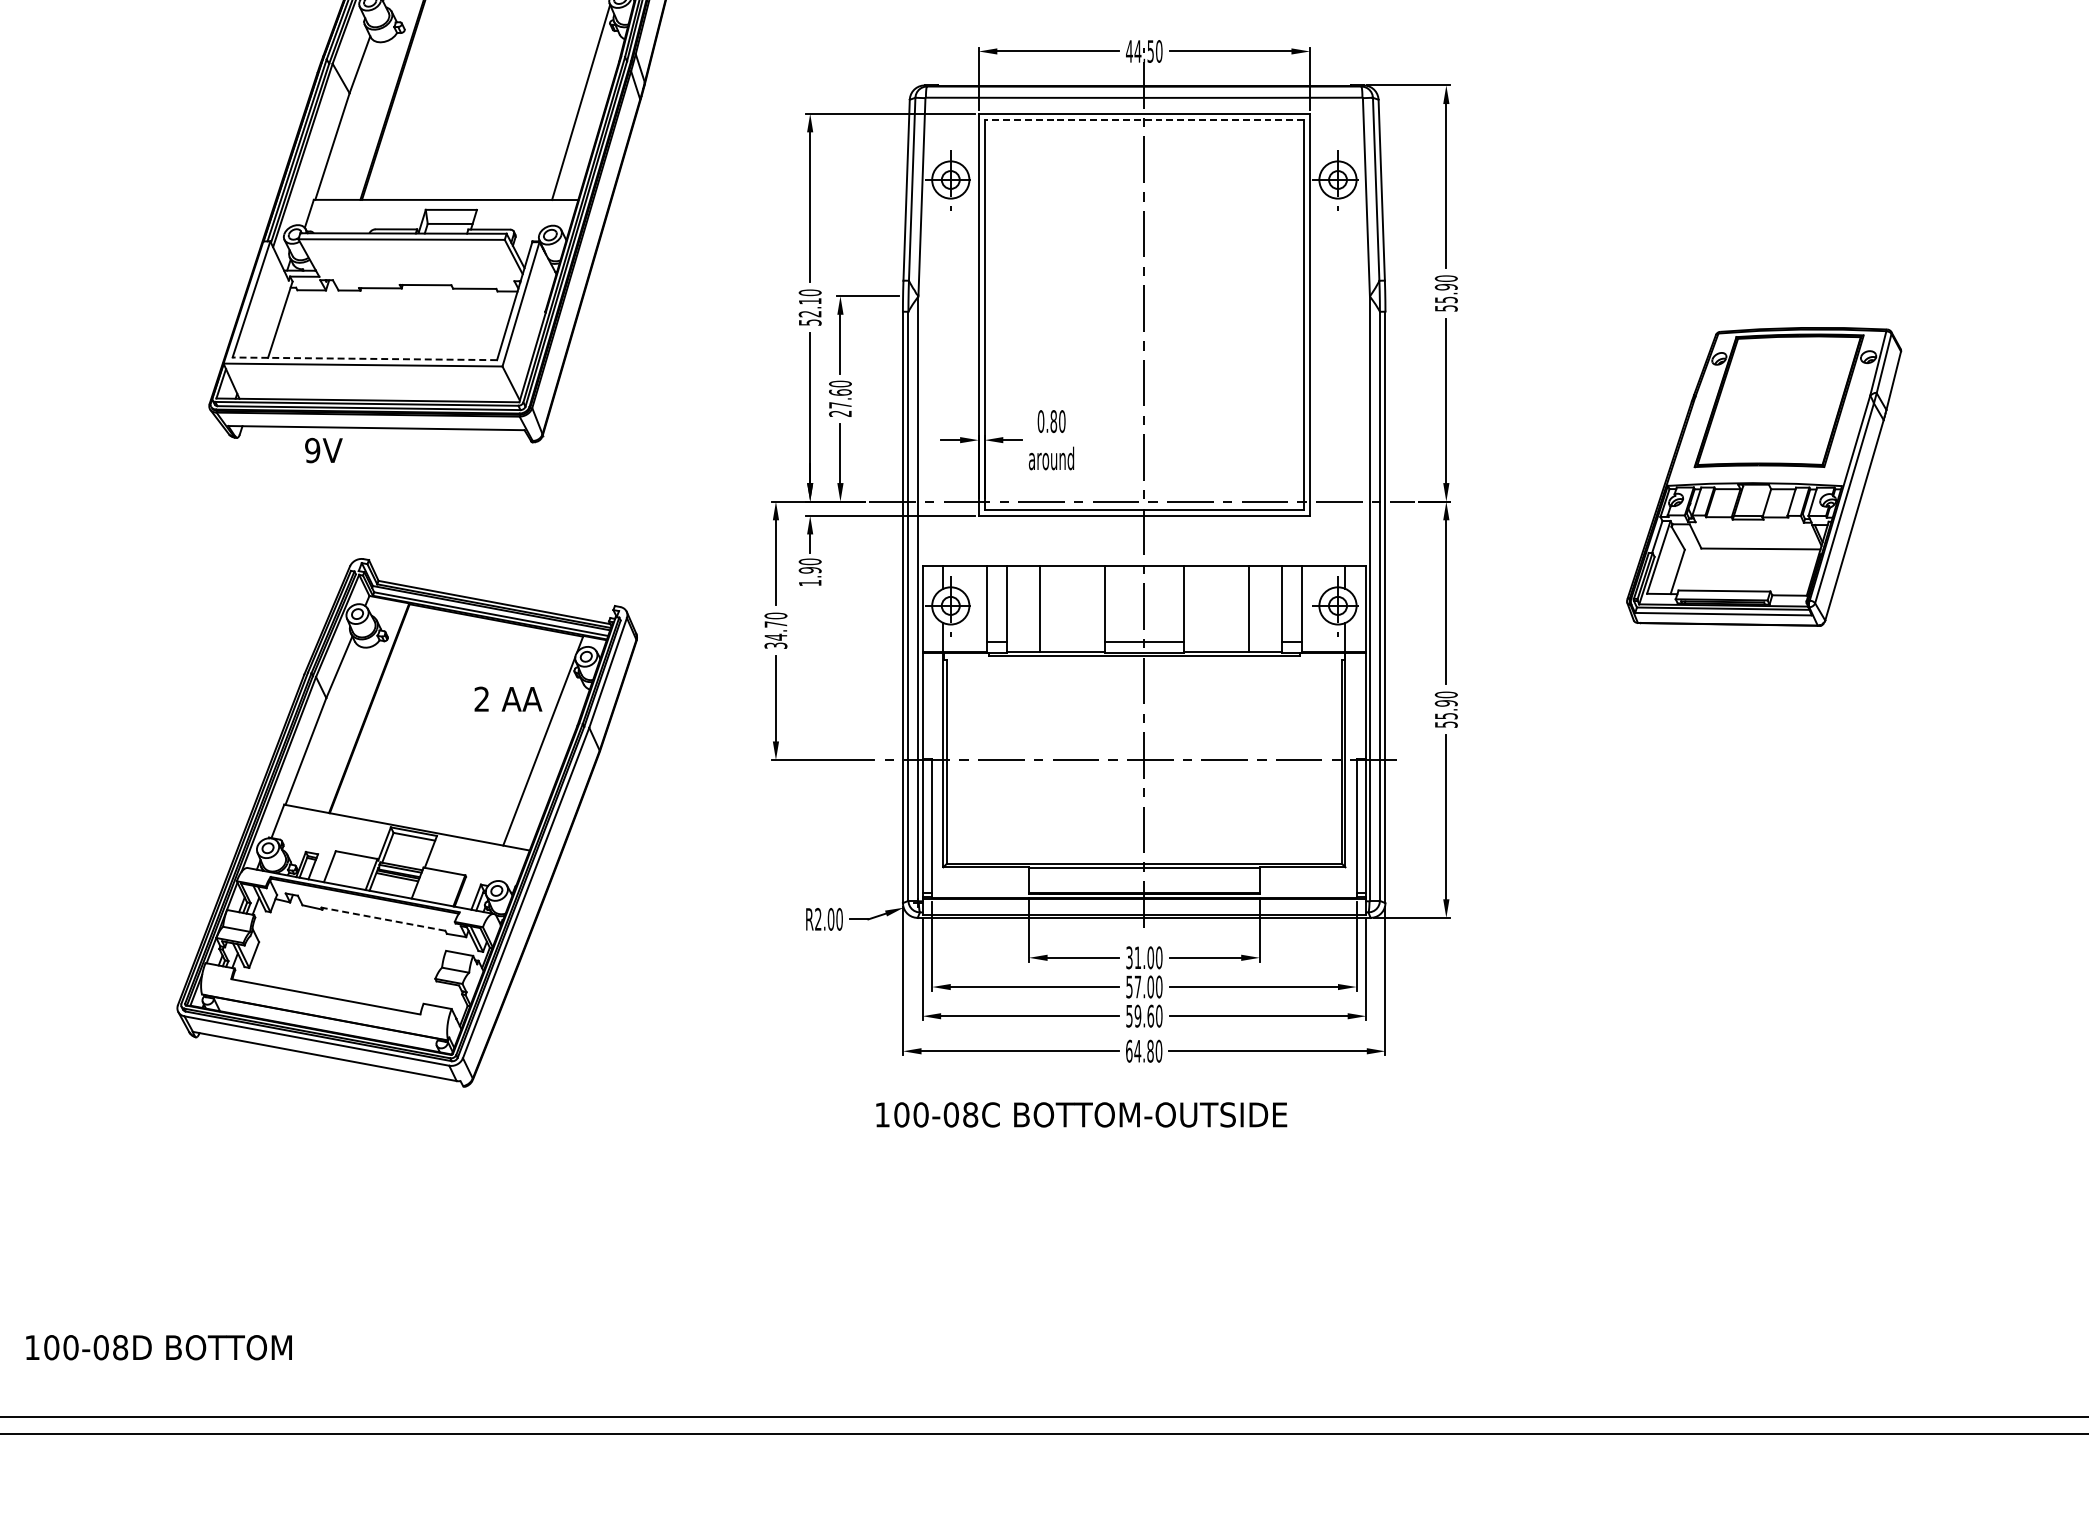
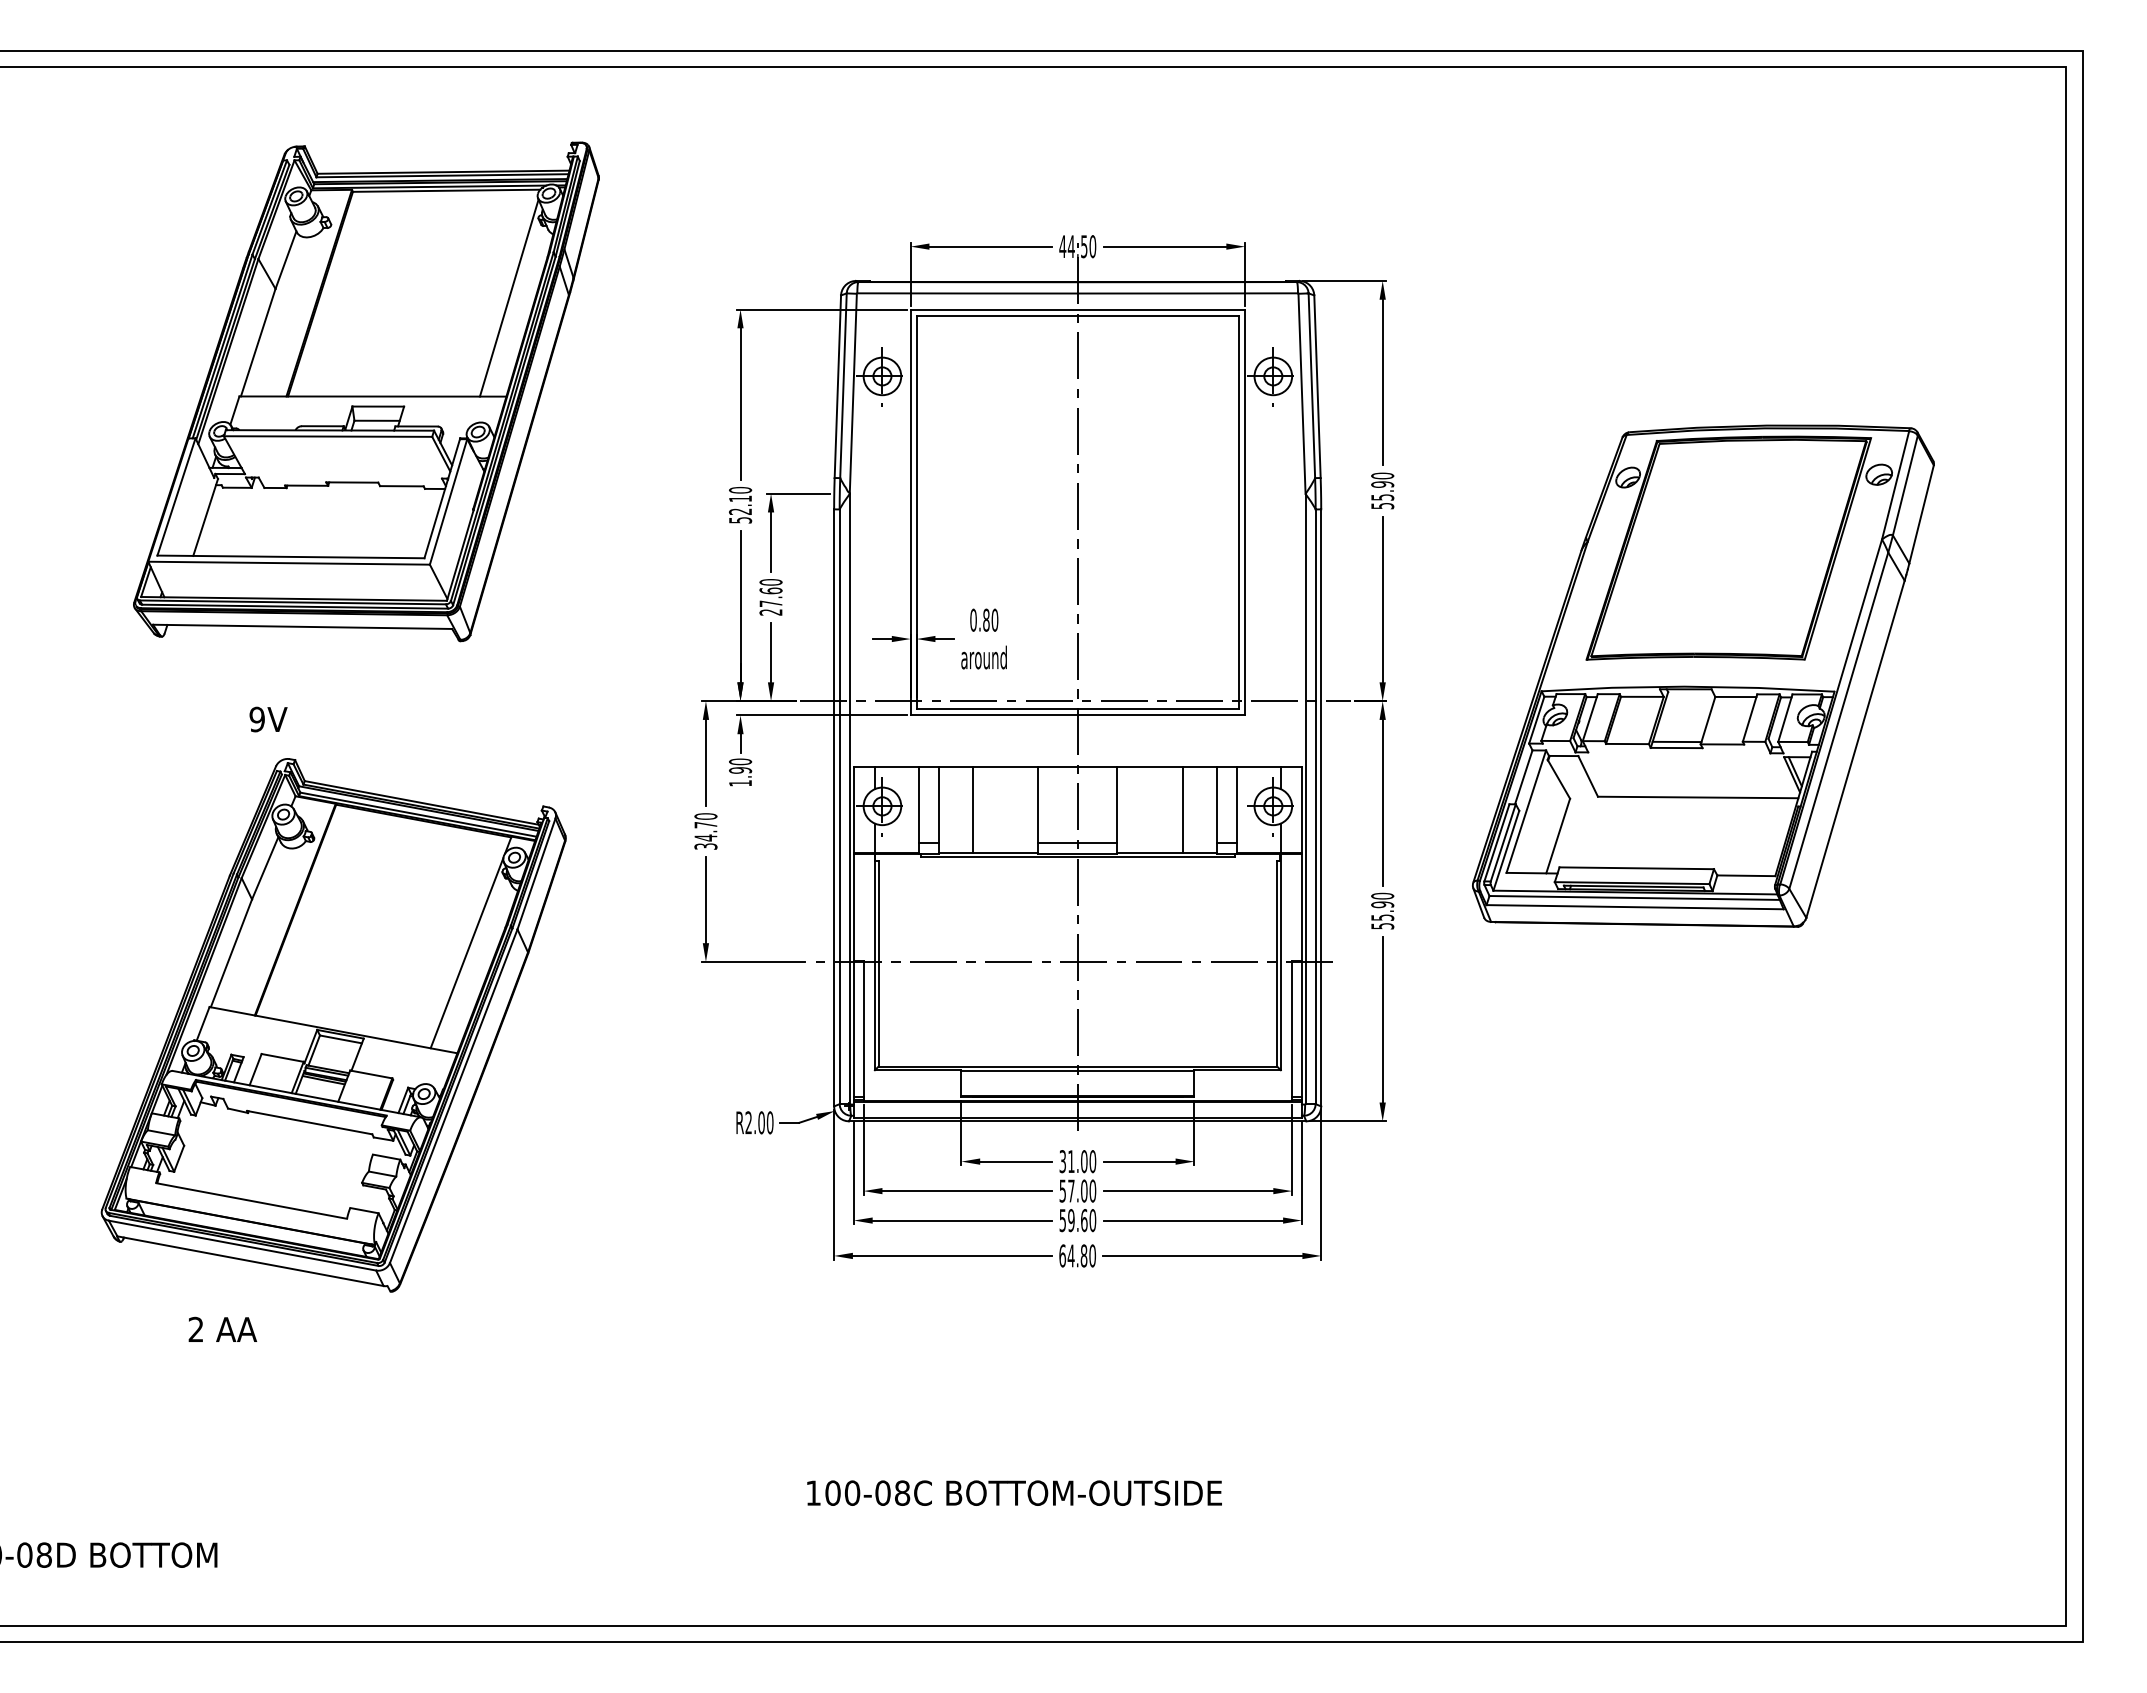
line: (1144, 119) -> (1077, 315), dashed -> solid
line: (364, 358) -> (290, 556), dashed -> solid
text: (323, 450) -> (268, 719), moved
part: (1764, 476) -> (1703, 675), size x1.67
text: (508, 698) -> (222, 1328), moved
line: (383, 919) -> (309, 1122), dashed -> solid
text: (1081, 1114) -> (1014, 1492), moved

